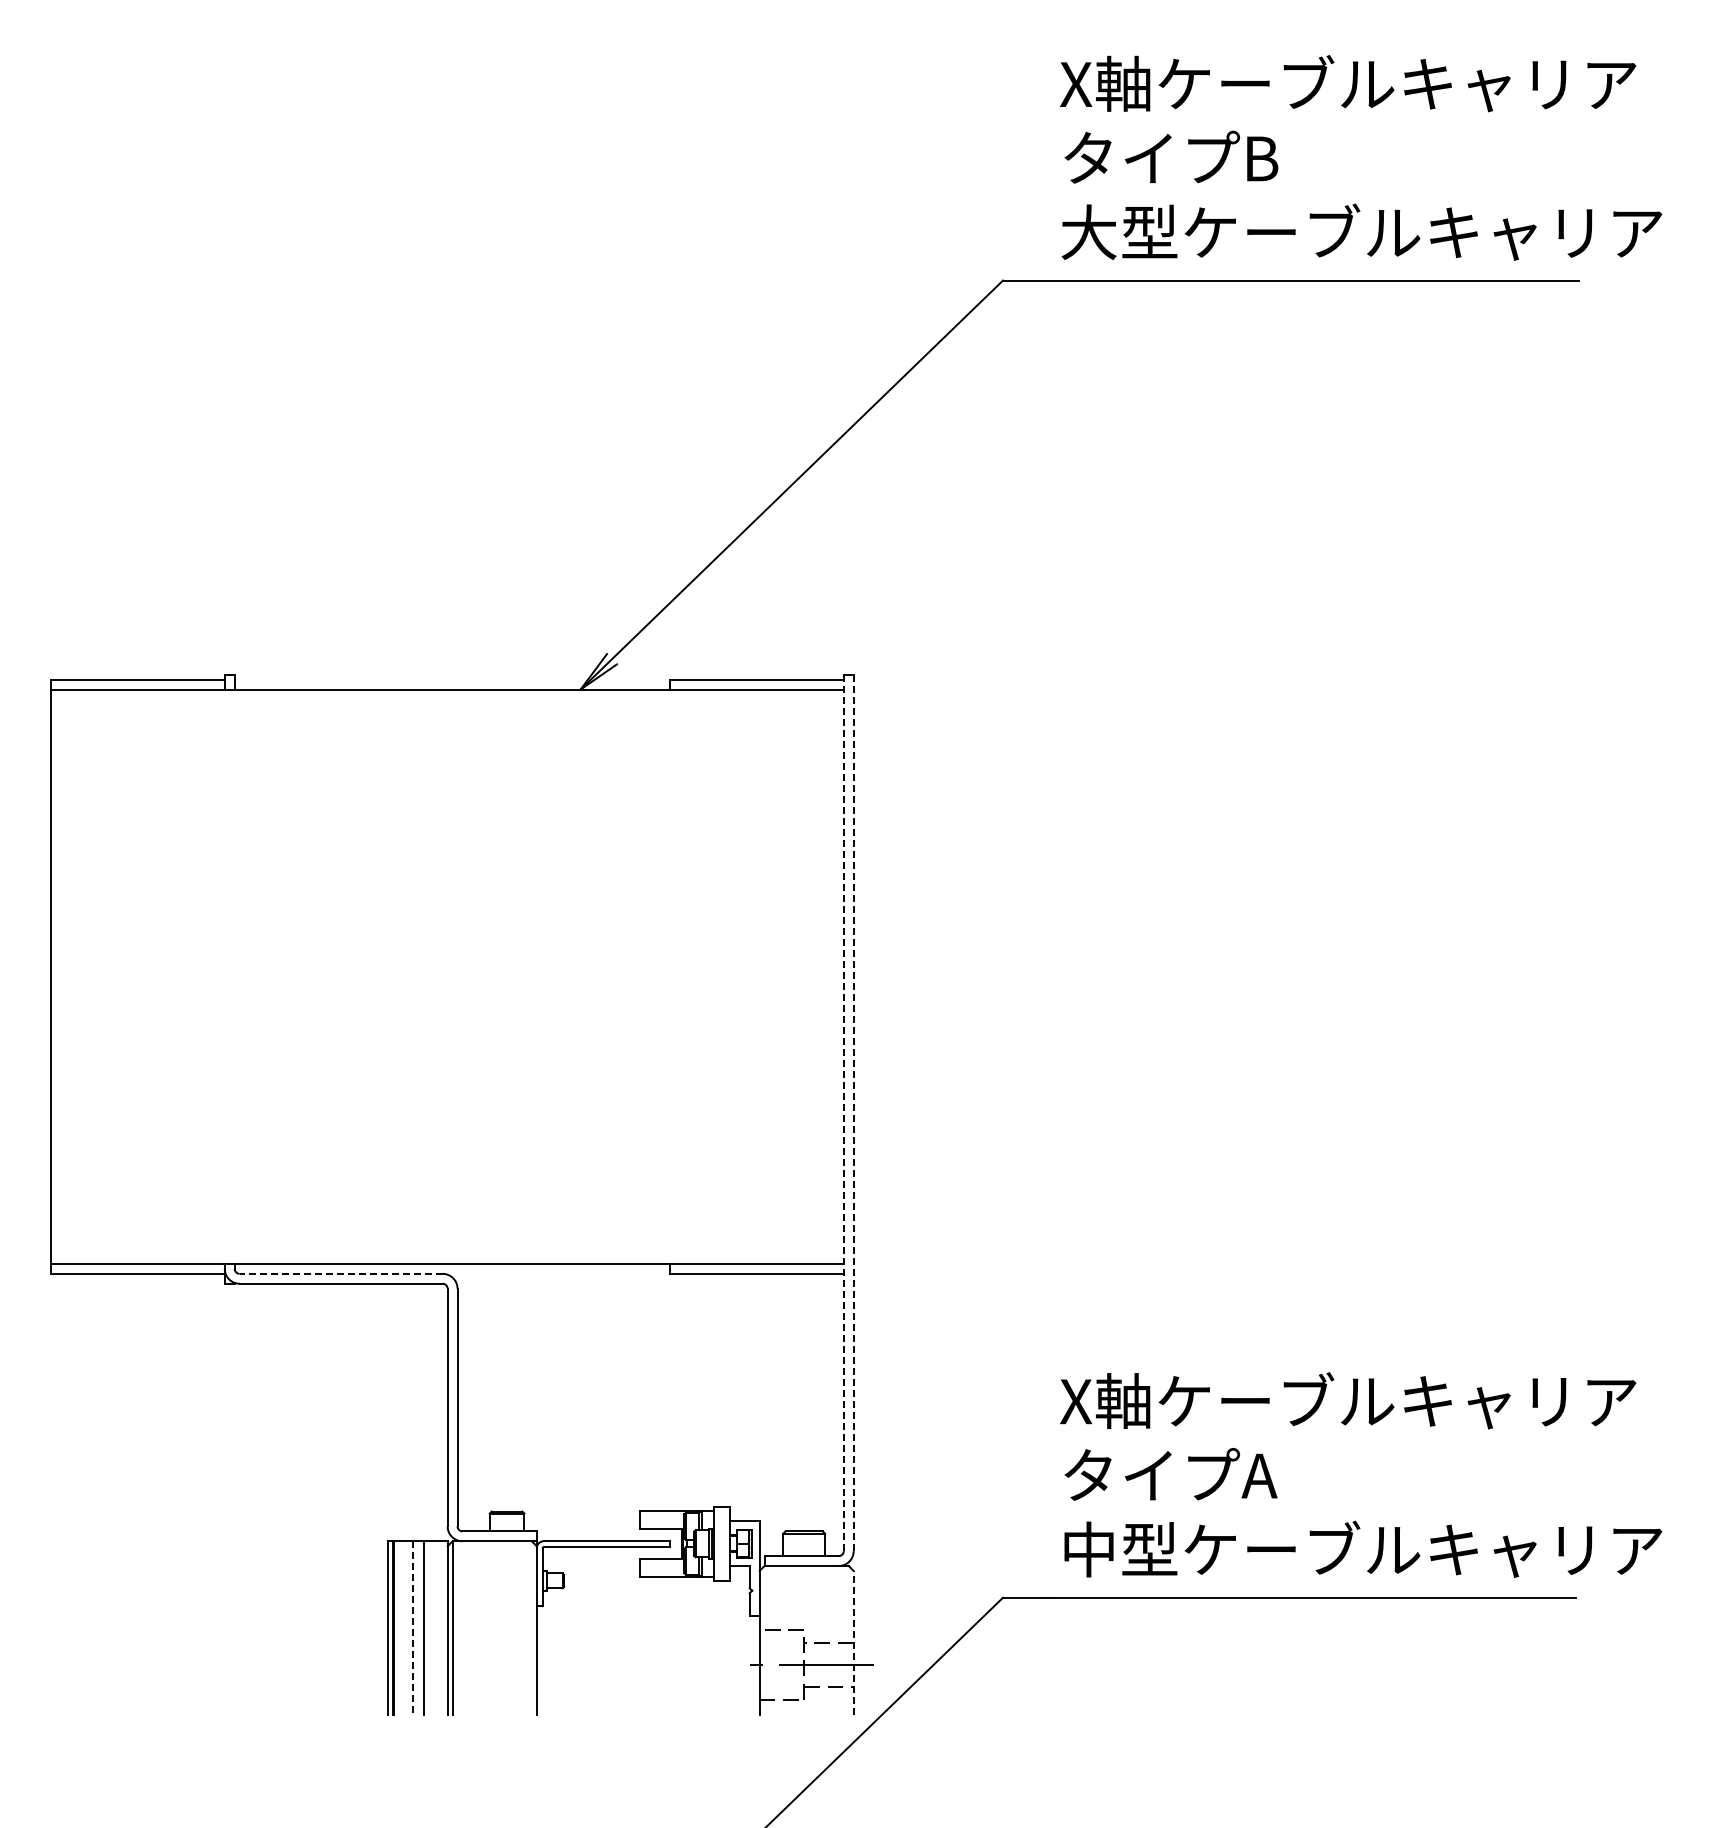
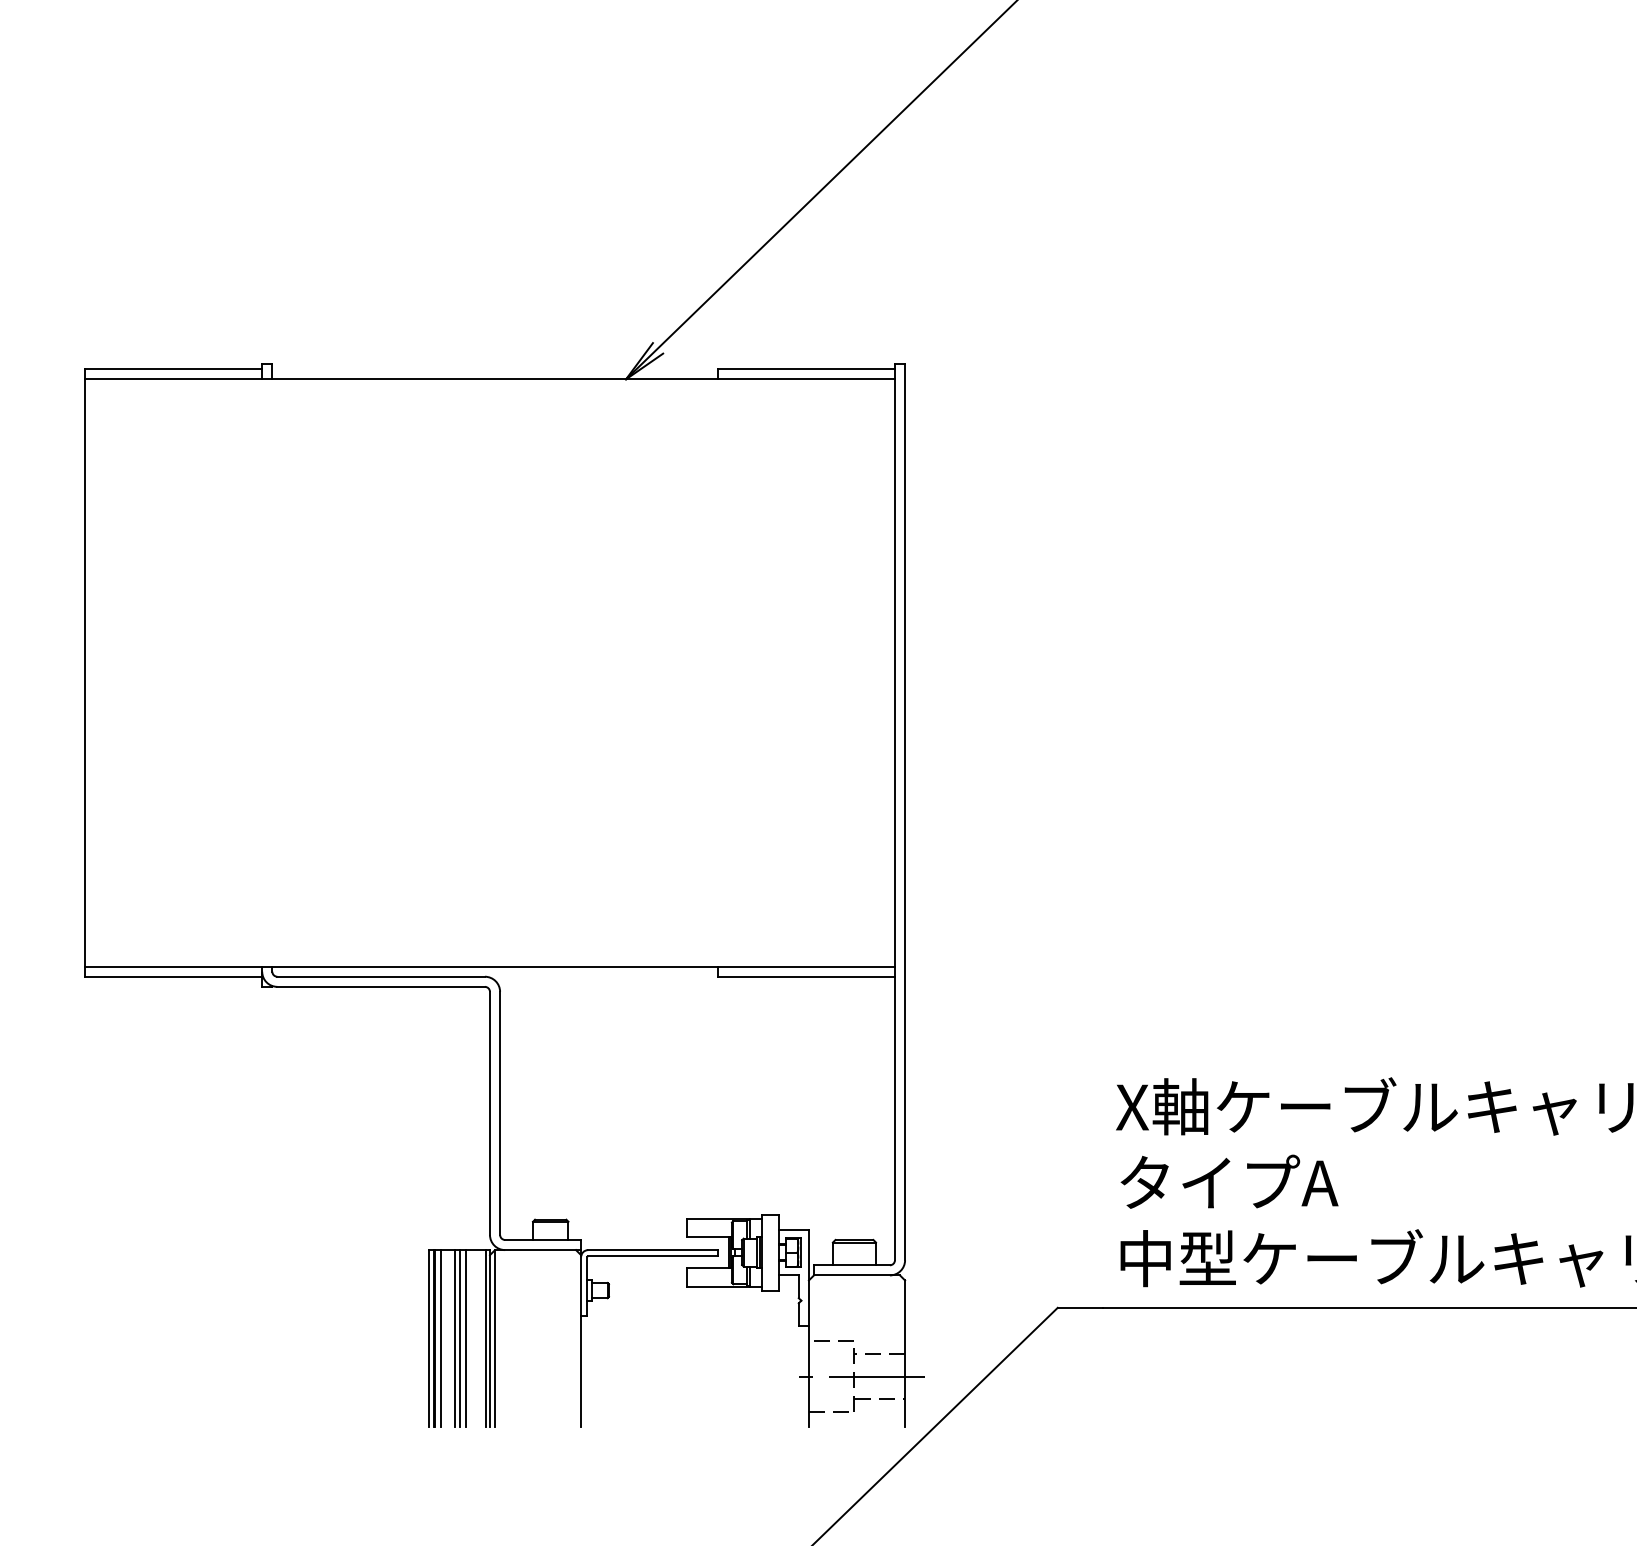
line: (843, 1112) -> (894, 811), dashed -> solid
line: (853, 1112) -> (904, 811), dashed -> solid
line: (341, 1273) -> (381, 976), dashed -> solid
line: (399, 1627) -> (440, 1338), added
line: (413, 1627) -> (455, 1338), dashed -> solid
line: (418, 1627) -> (460, 1338), added
line: (443, 1627) -> (485, 1338), added
line: (853, 1642) -> (904, 1353), dashed -> solid

